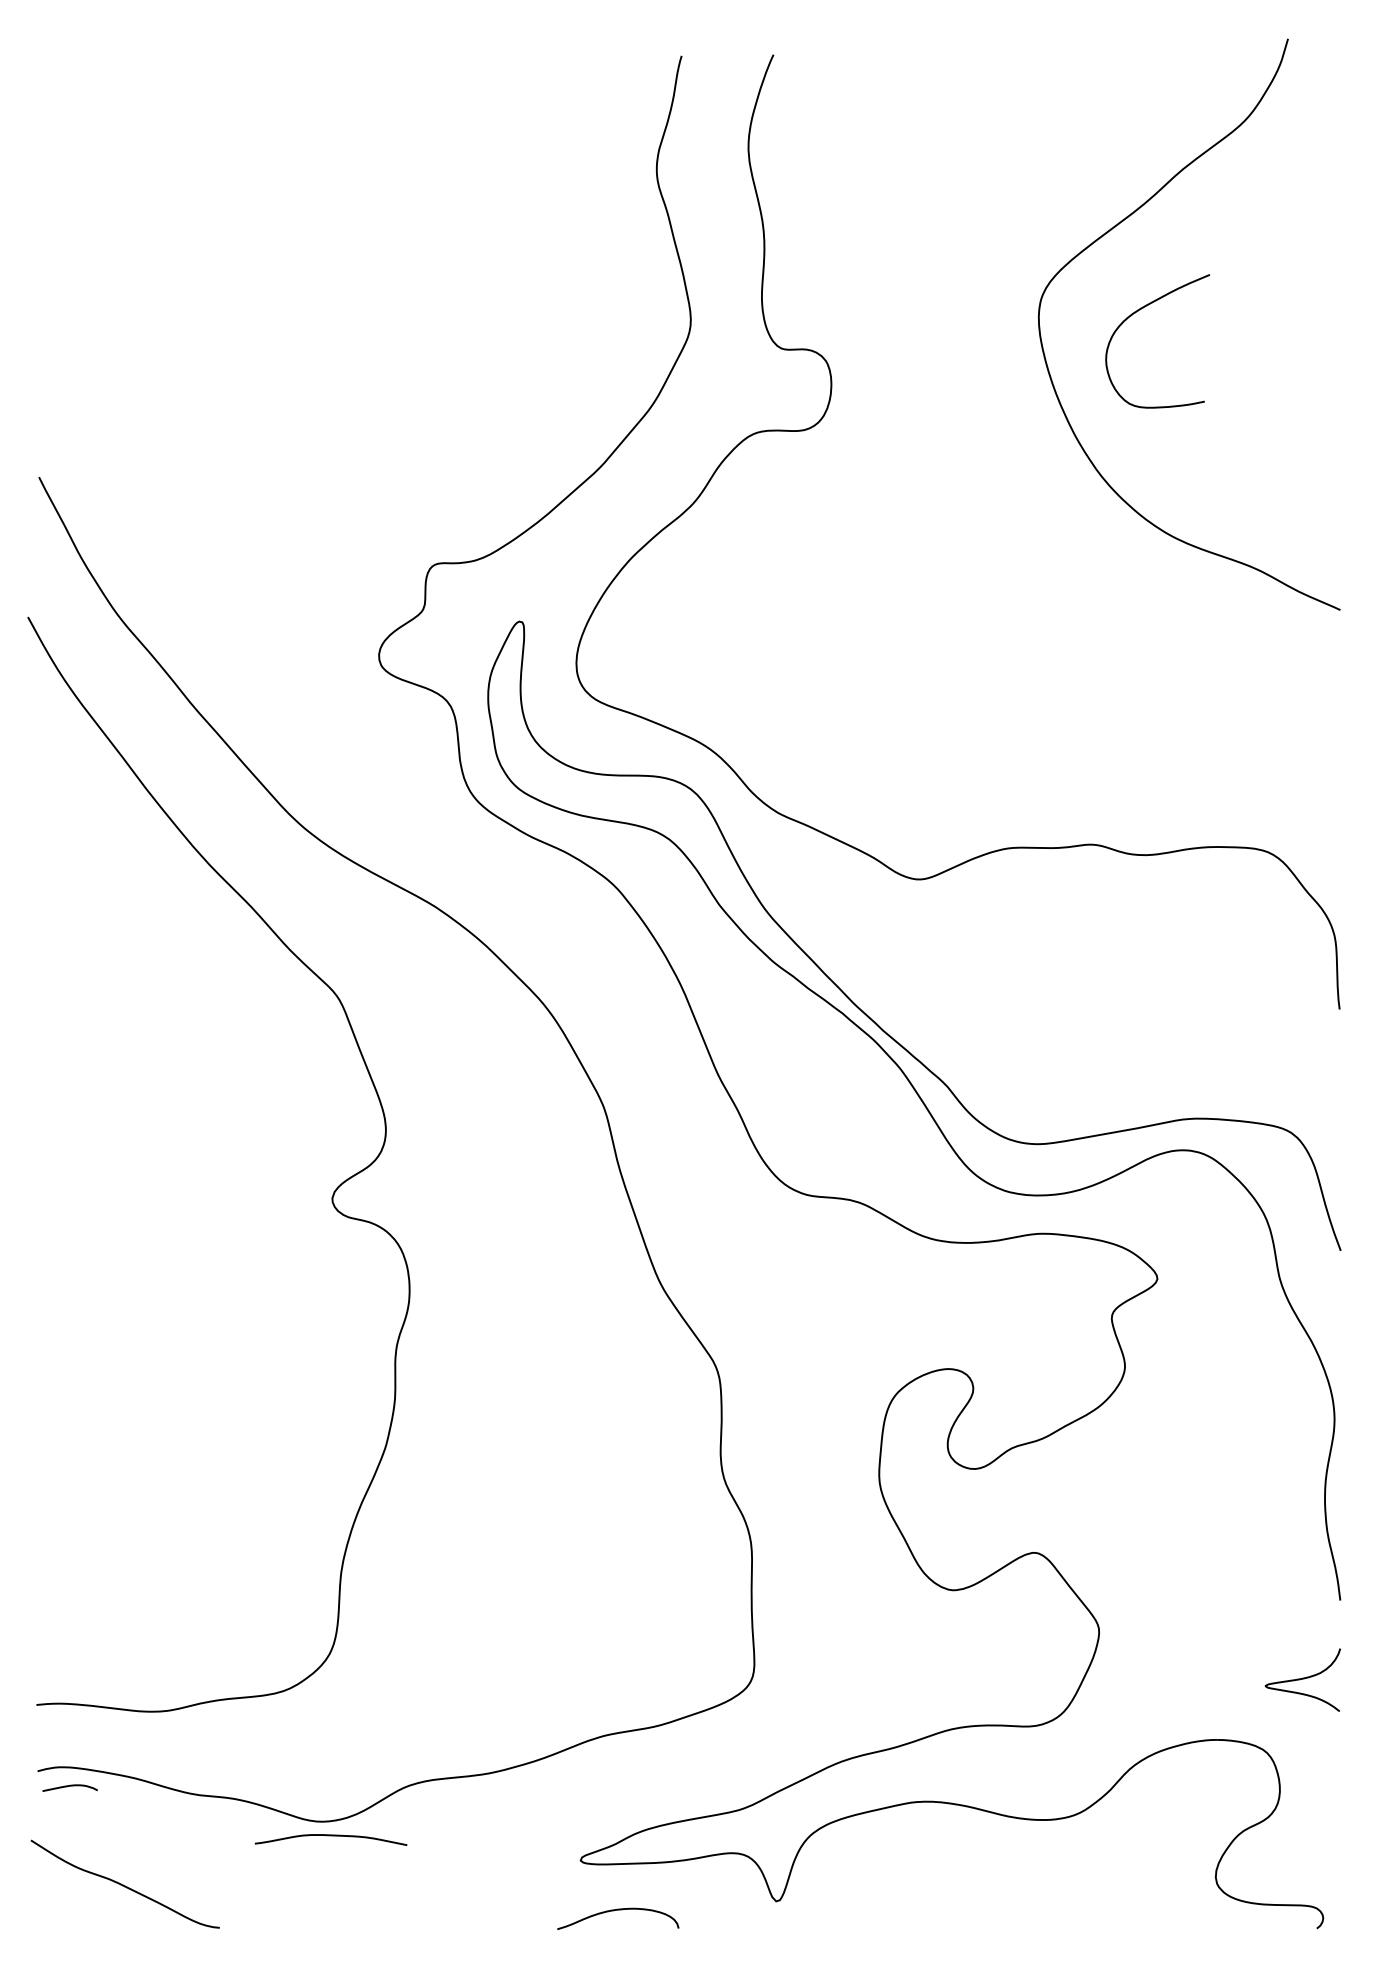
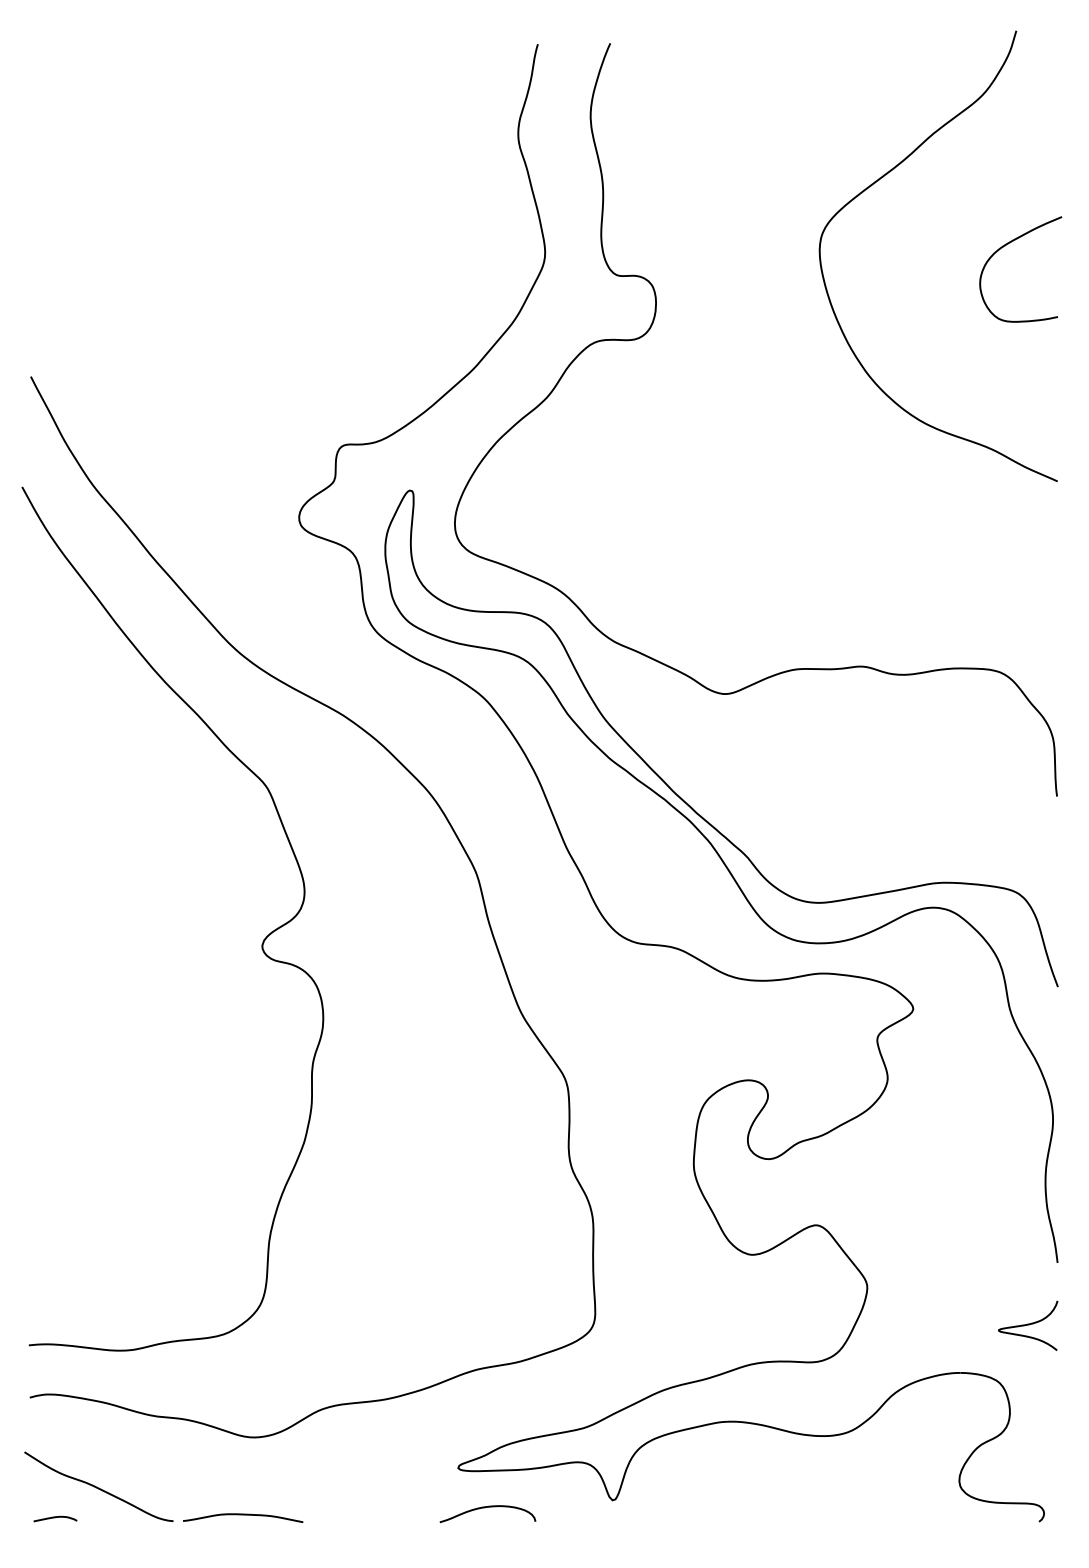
curve: (1140, 310) -> (1007, 245), moved
curve: (69, 1786) -> (54, 1517), moved
curve: (330, 1836) -> (242, 1515), moved

